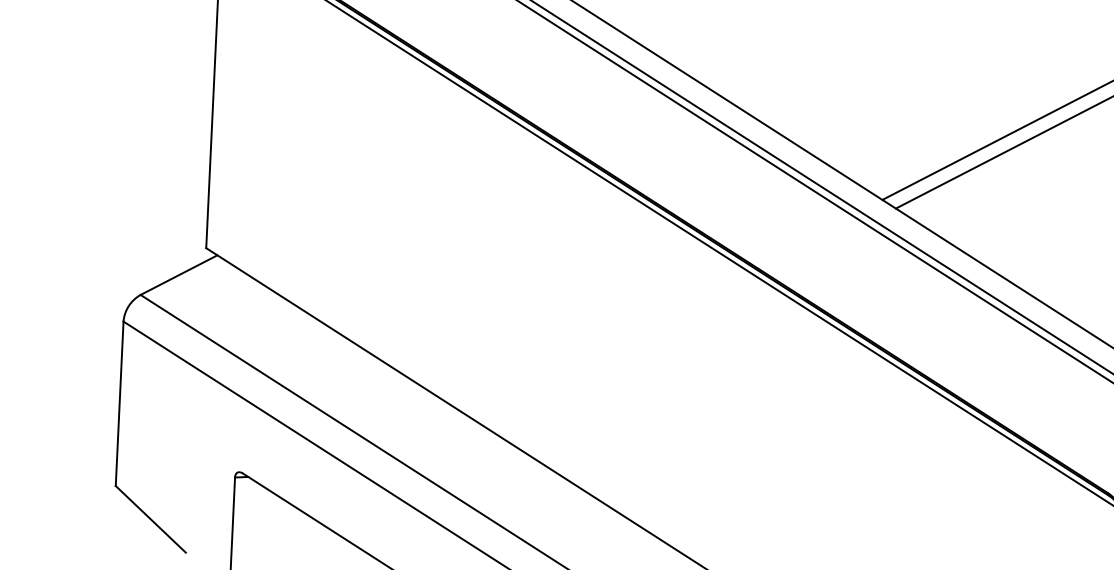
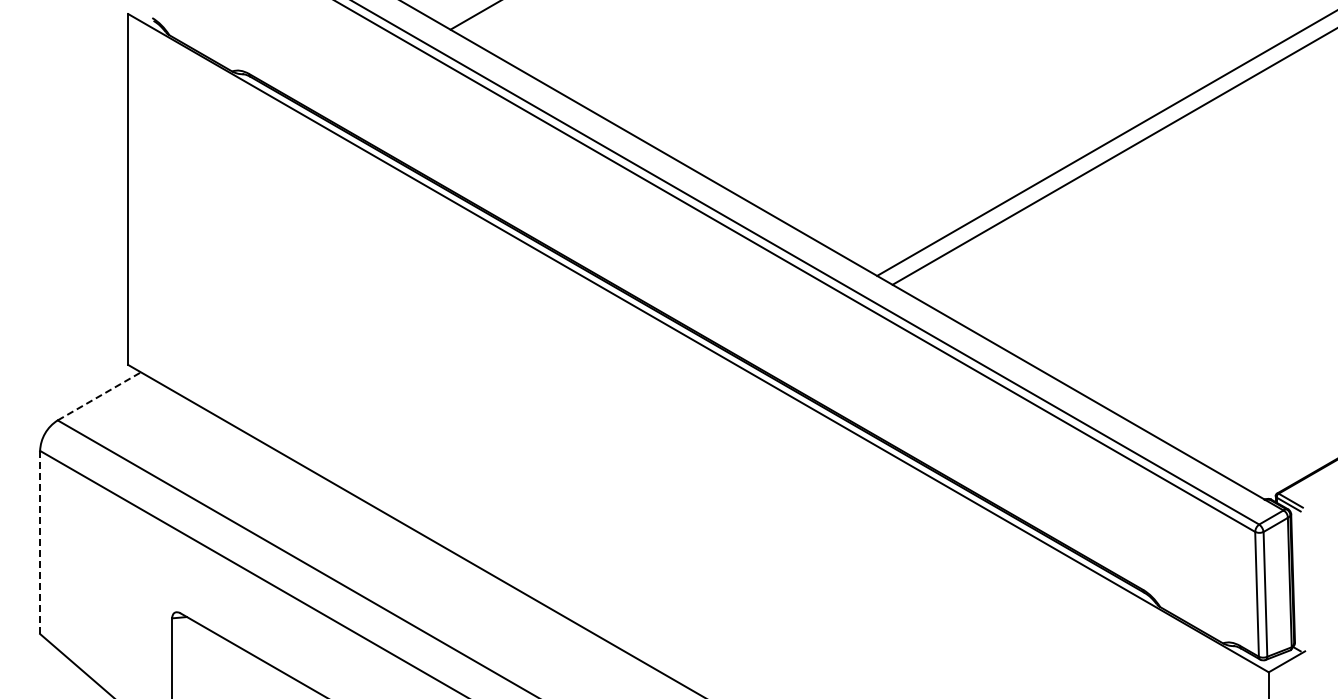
line: (179, 275) -> (99, 396), solid -> dashed
line: (119, 403) -> (40, 542), solid -> dashed

